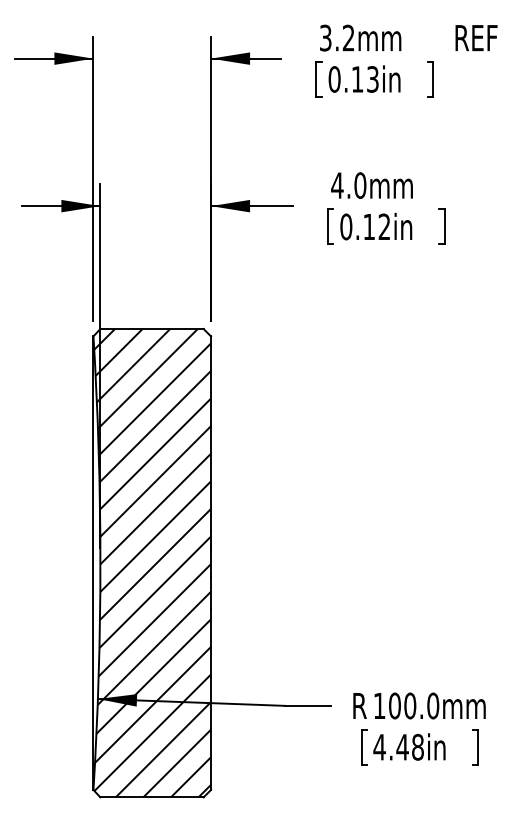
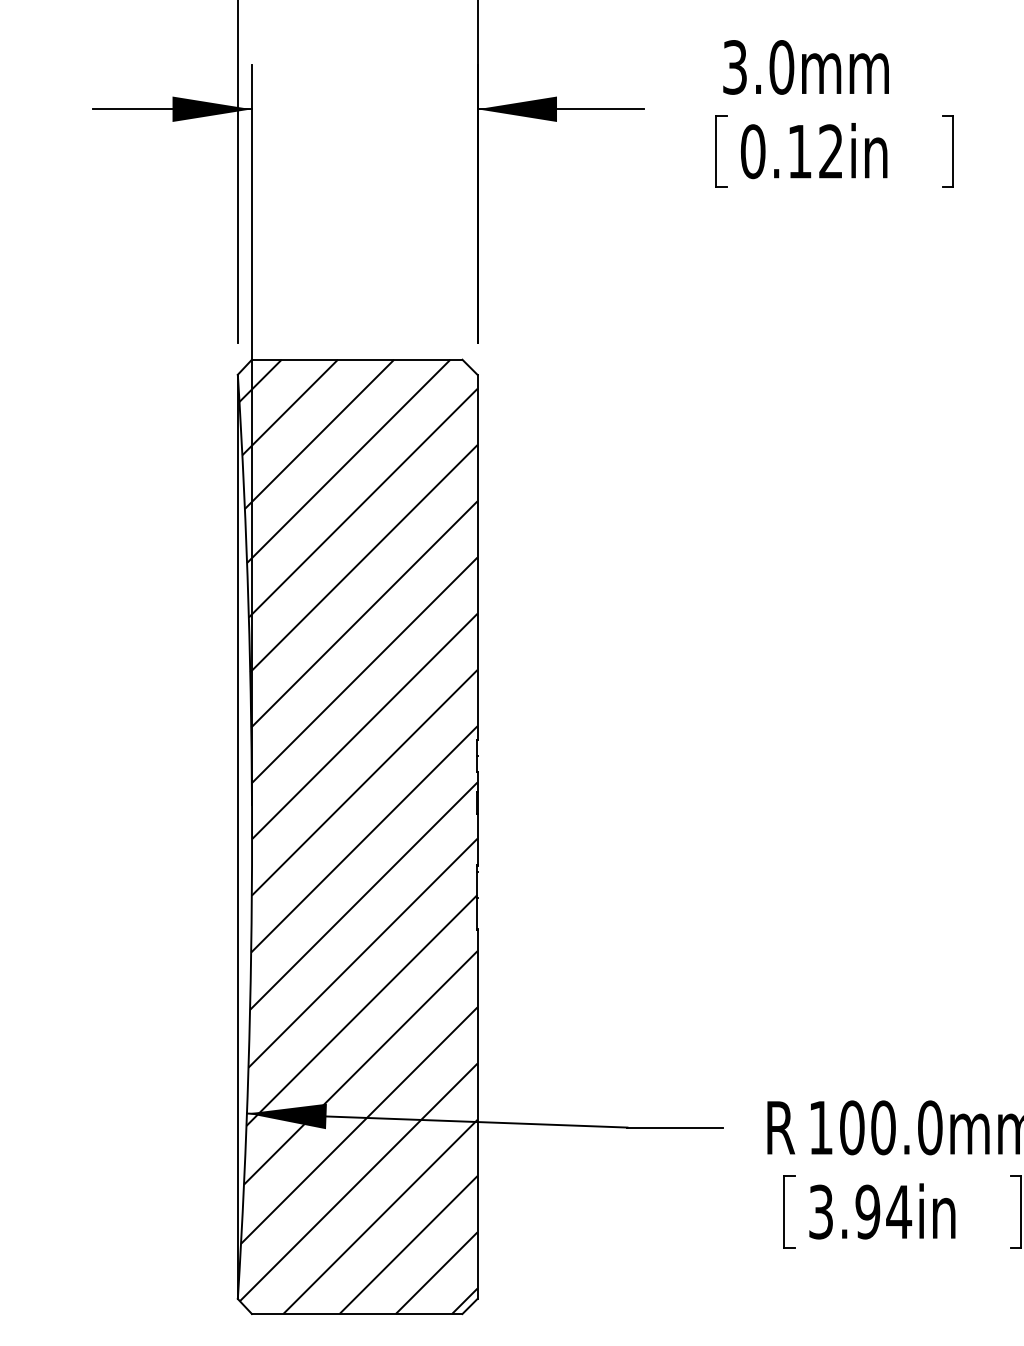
text: (337, 185) -> (735, 67), 4.0mm -> 3.0mm
text: (398, 746) -> (859, 1210), 4.48in -> 3.94in

